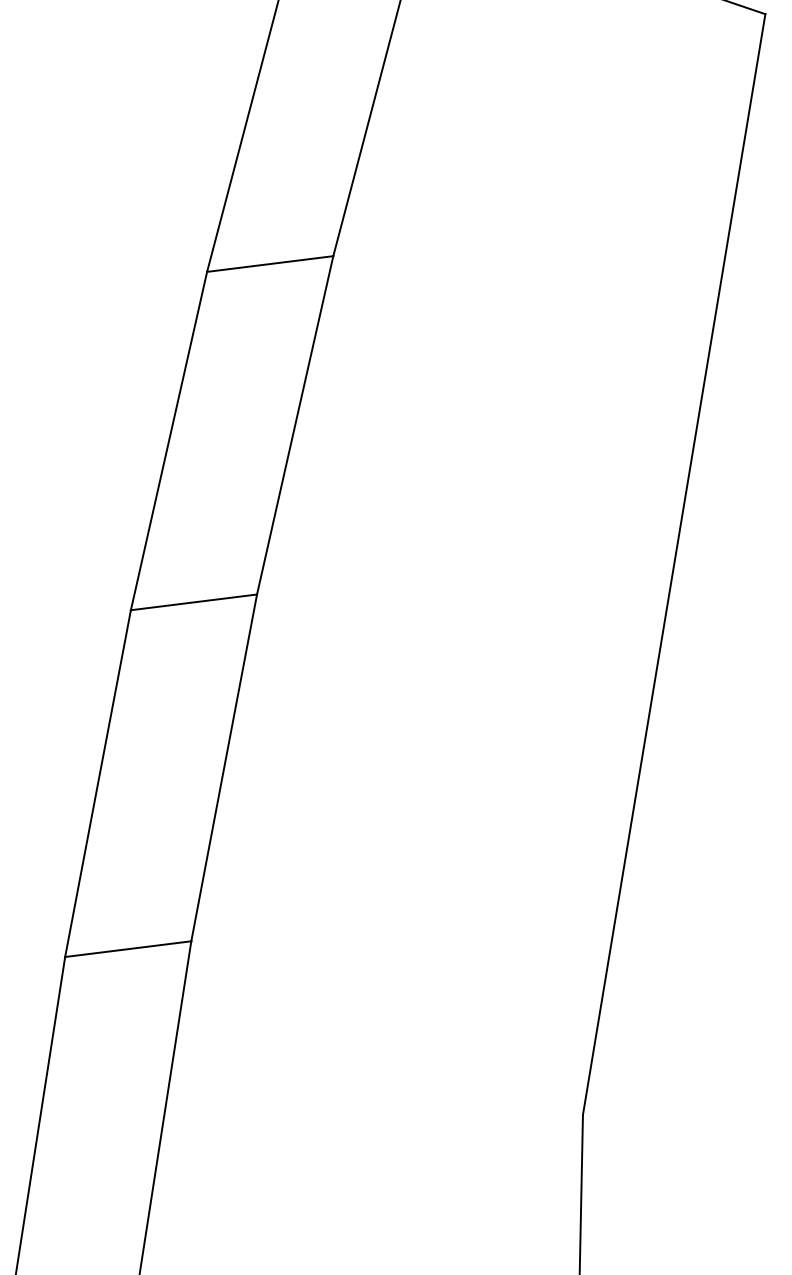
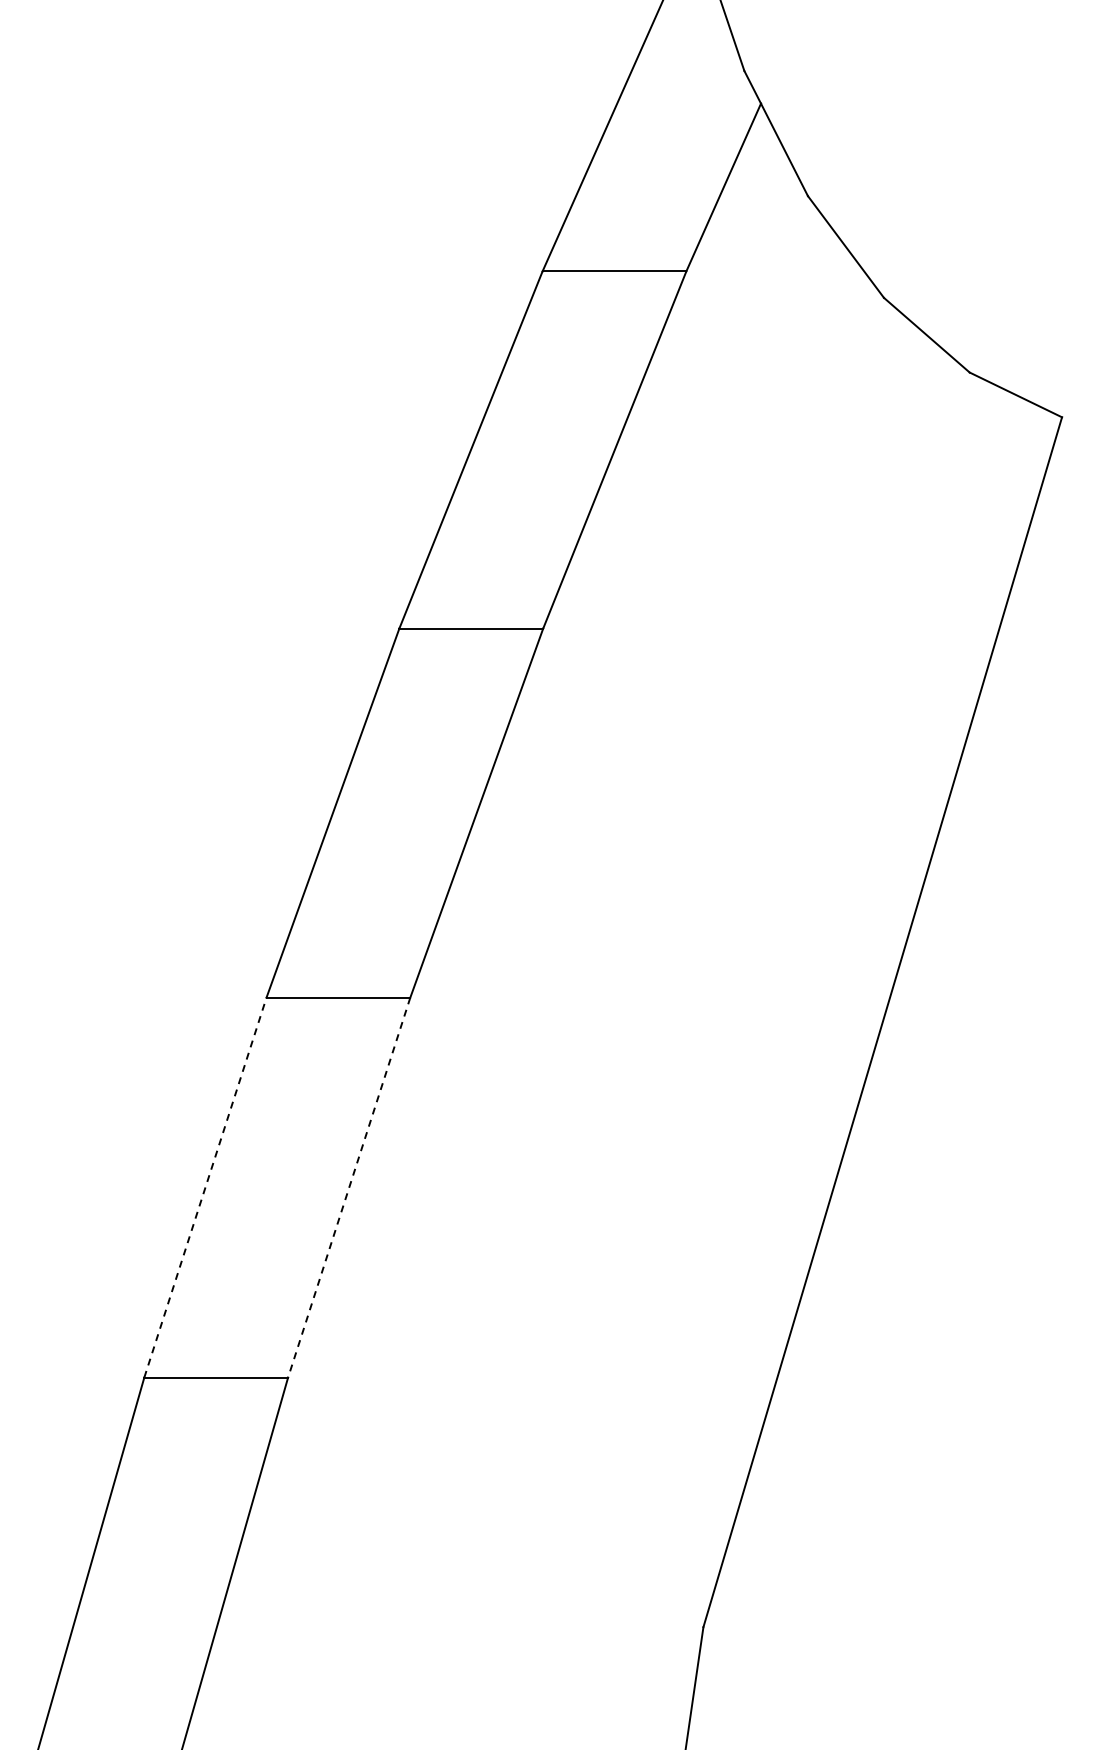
line: (224, 767) -> (349, 1187), solid -> dashed
line: (98, 783) -> (205, 1187), solid -> dashed

